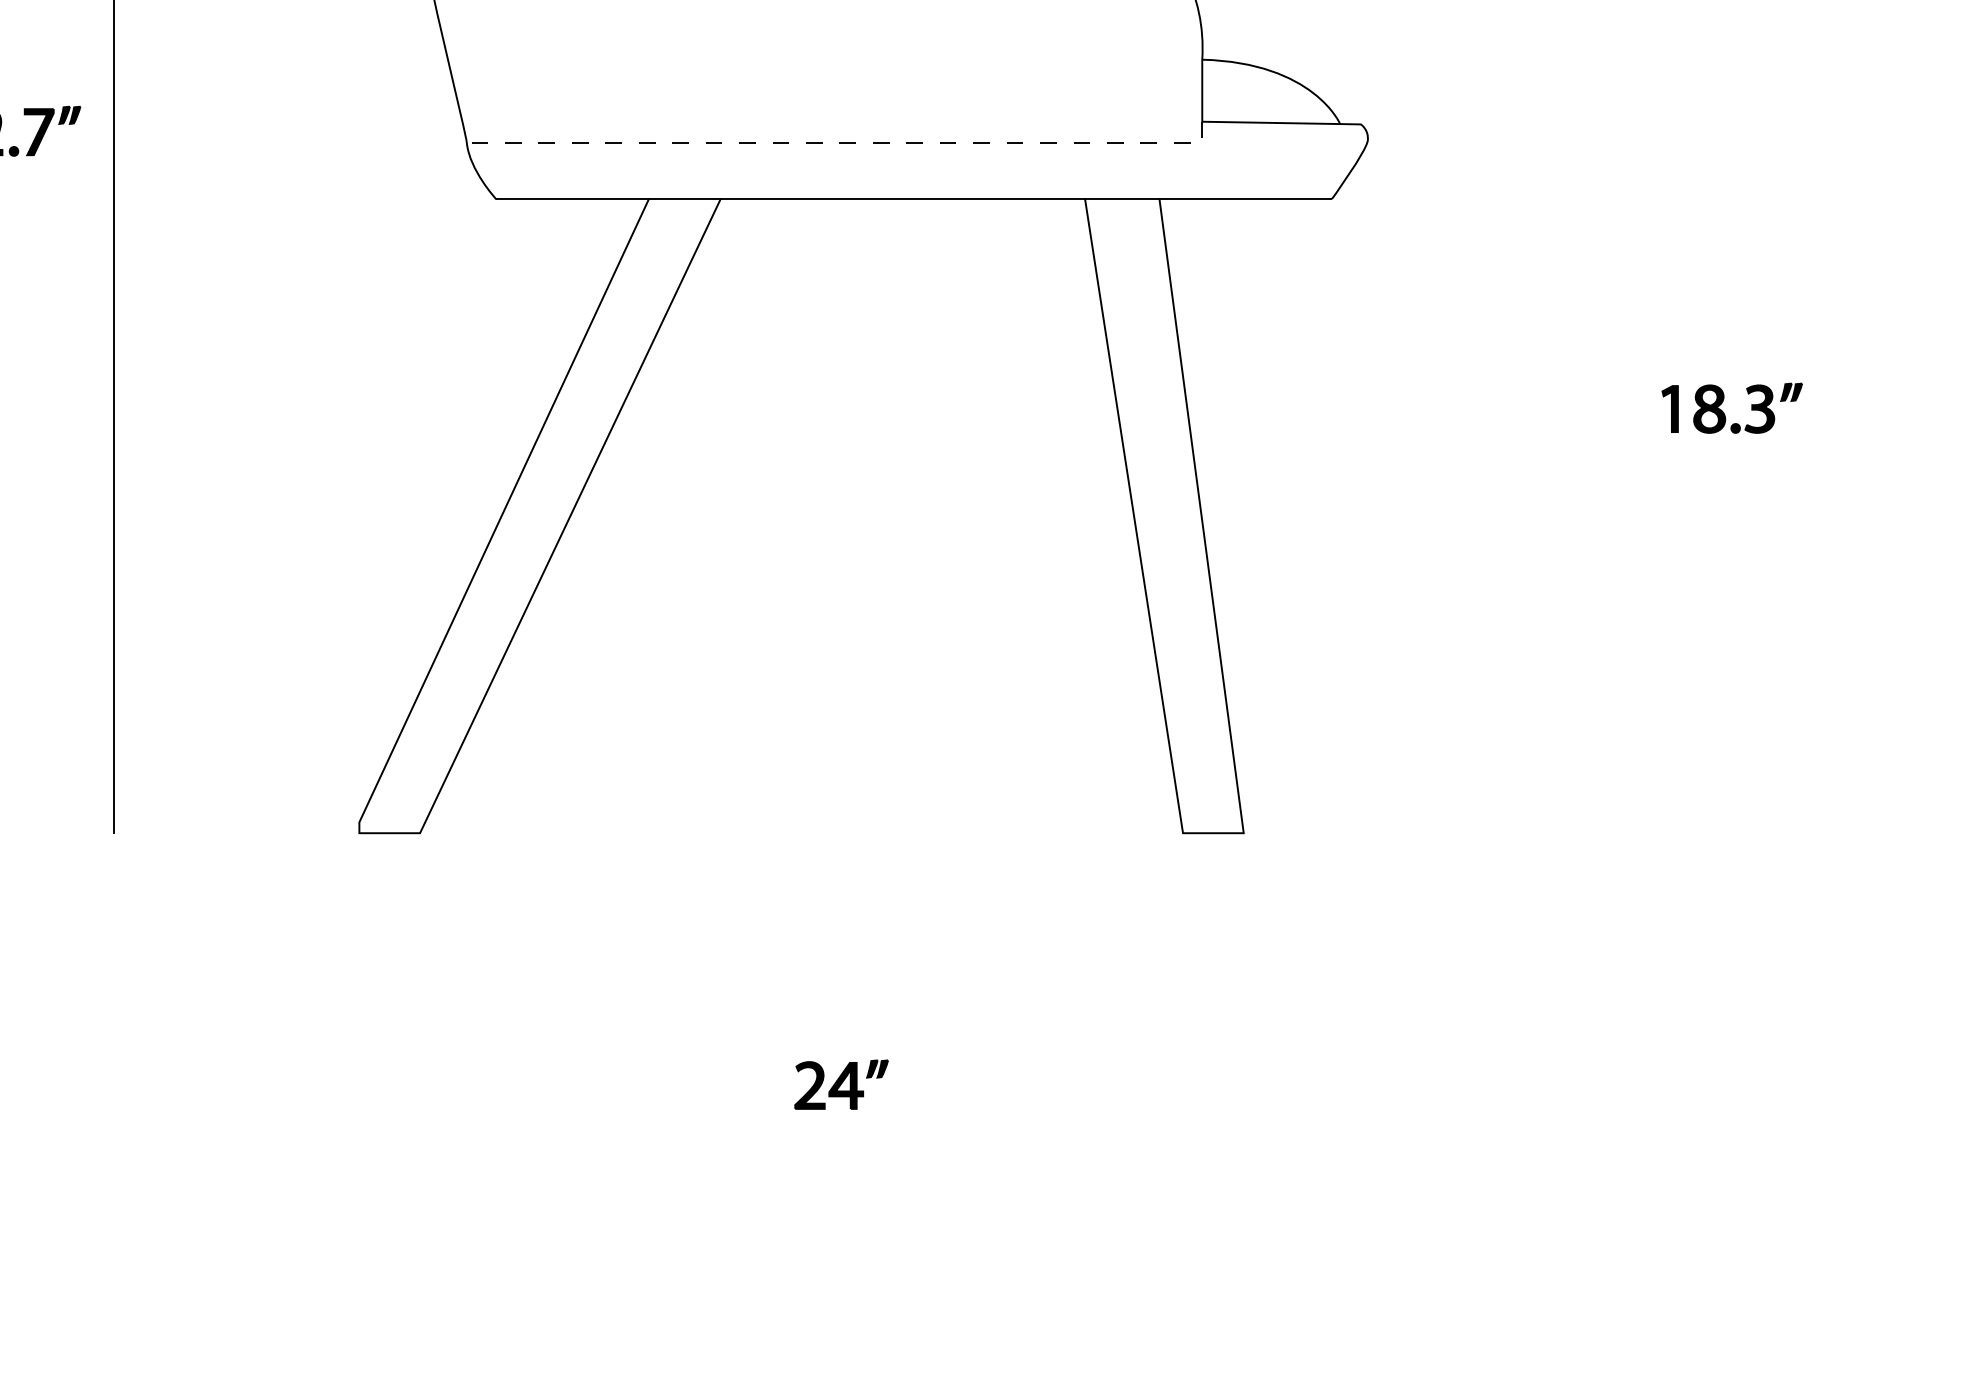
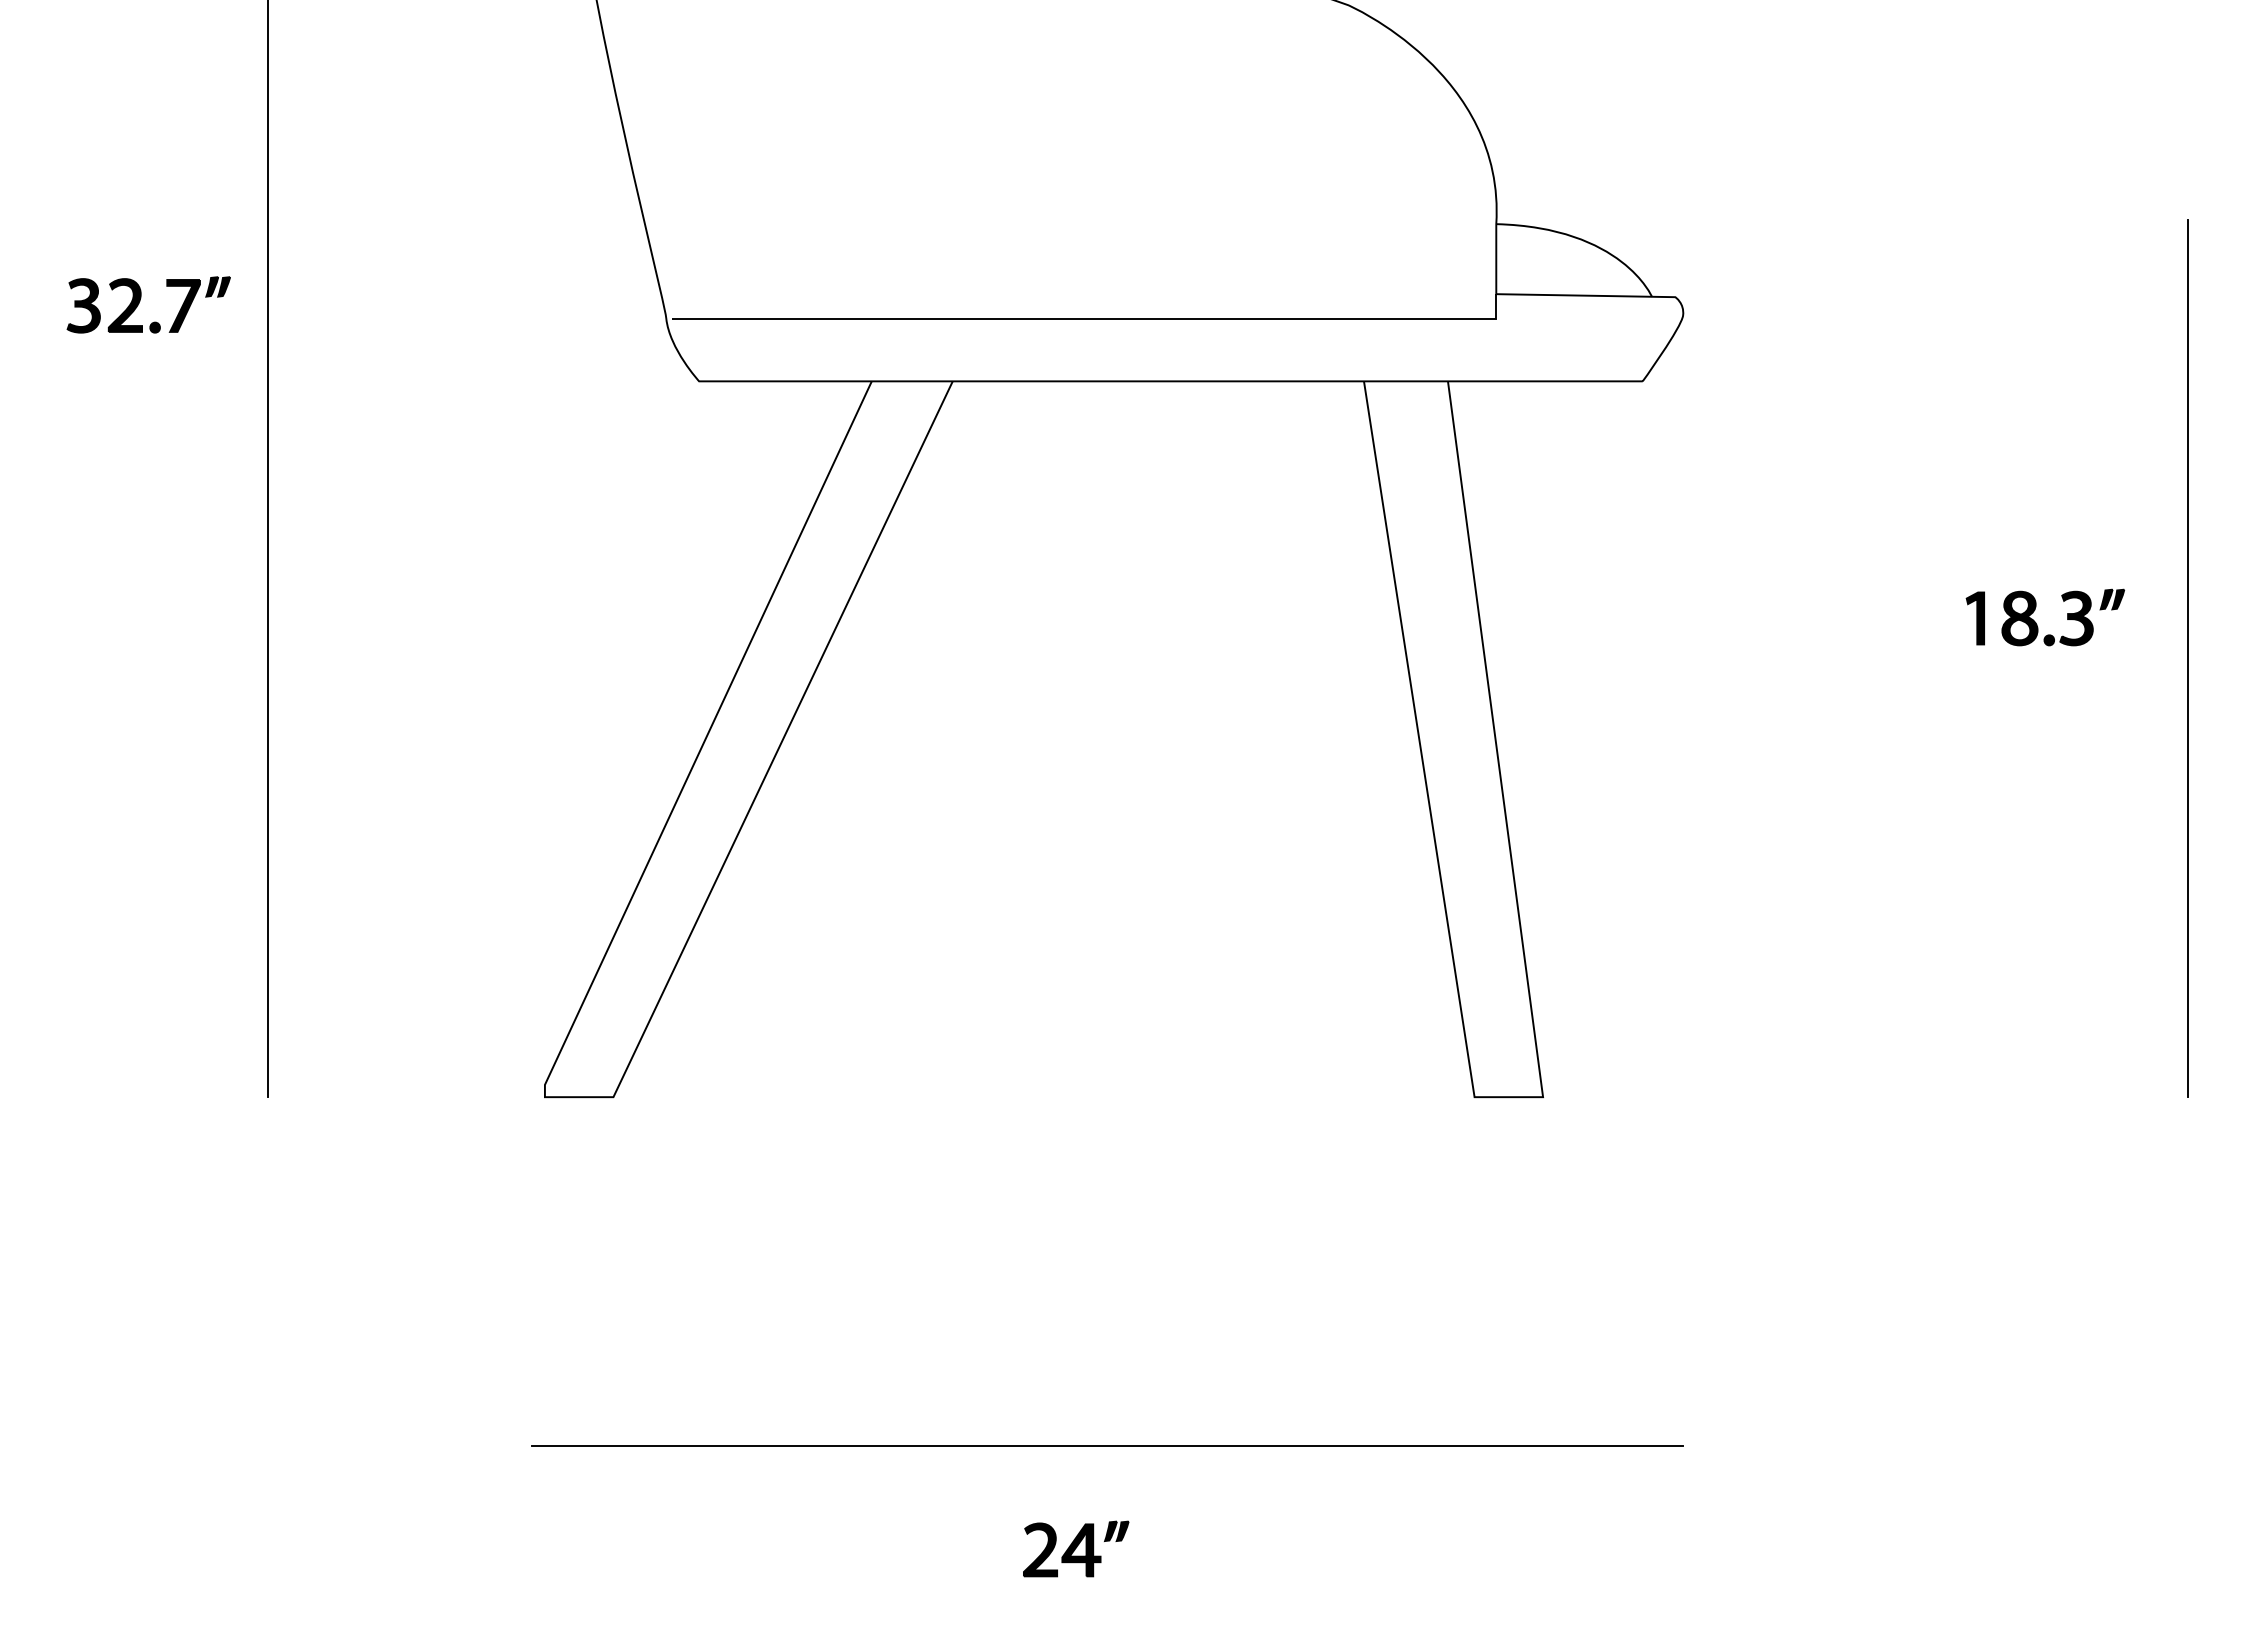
line: (848, 143) -> (1097, 318), dashed -> solid
part: (1724, 412) -> (2036, 622), moved
line: (1815, 444) -> (2188, 658), added
part: (841, 1084) -> (1076, 1548), moved
line: (857, 1142) -> (1107, 1446), added

